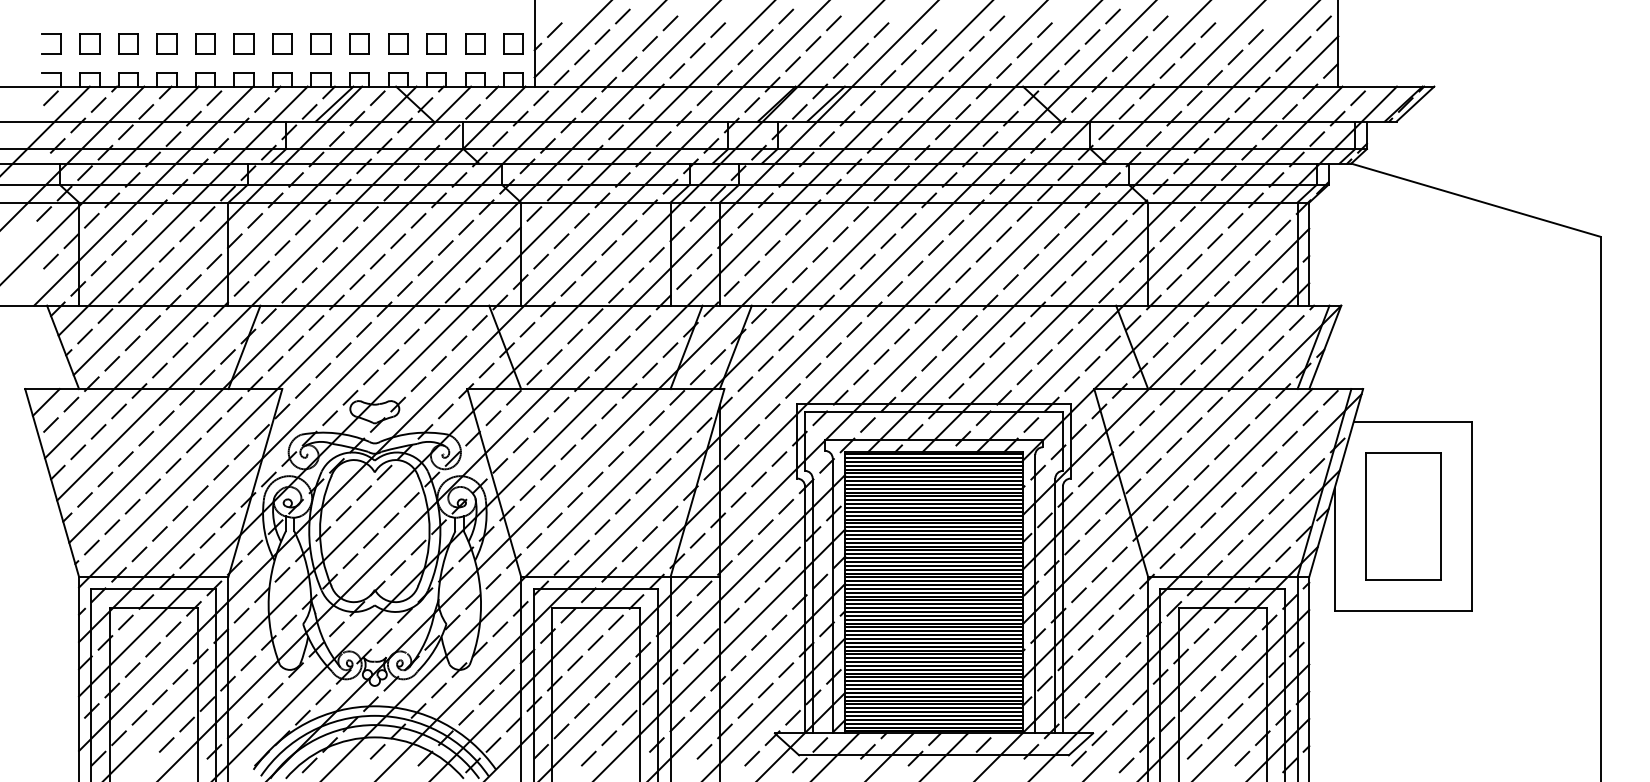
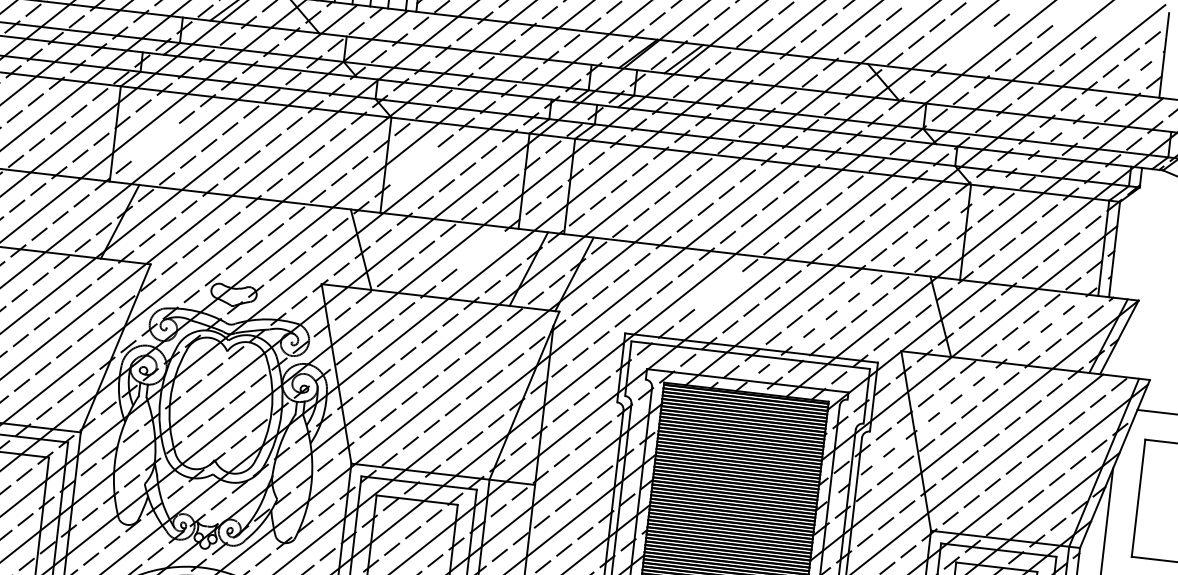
line: (1132, 51) -> (972, 43), removed
line: (1130, 244) -> (950, 221), solid -> dashed
line: (553, 248) -> (416, 163), removed
line: (274, 255) -> (157, 140), removed
line: (635, 330) -> (483, 248), removed
line: (894, 344) -> (721, 288), removed
line: (1166, 426) -> (964, 393), solid -> dashed

